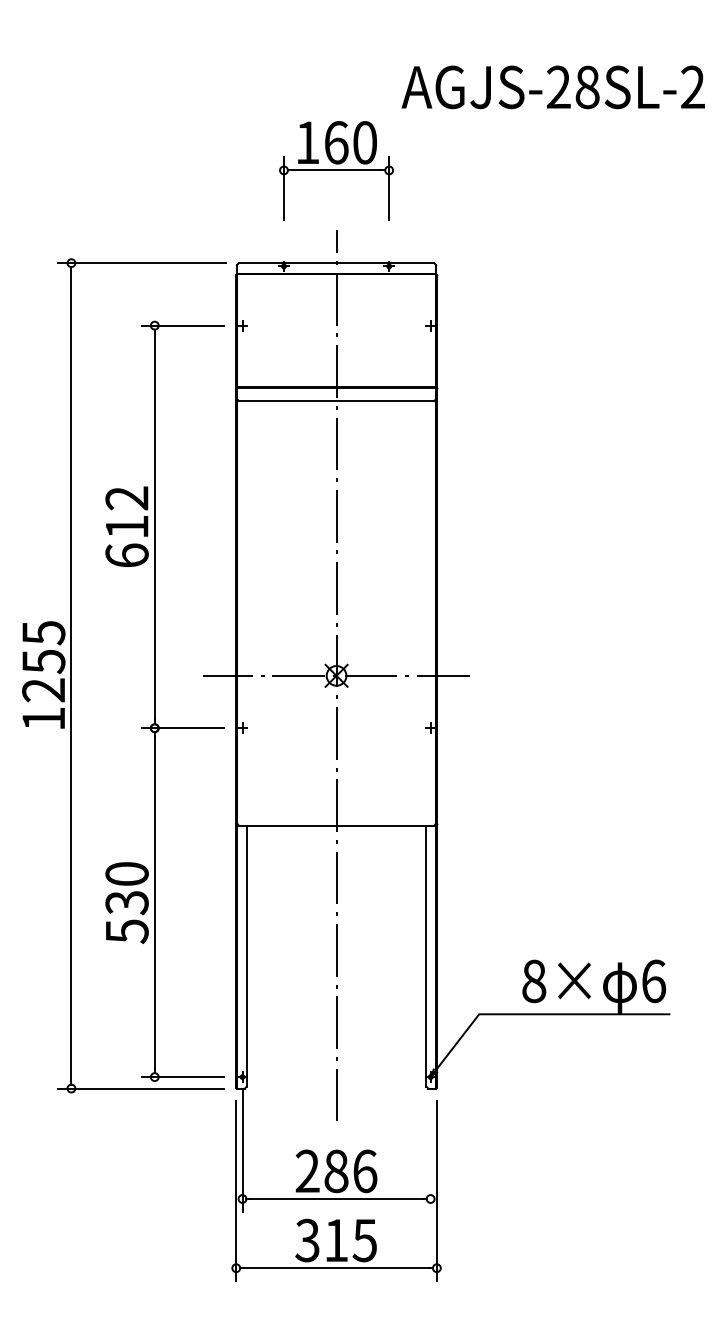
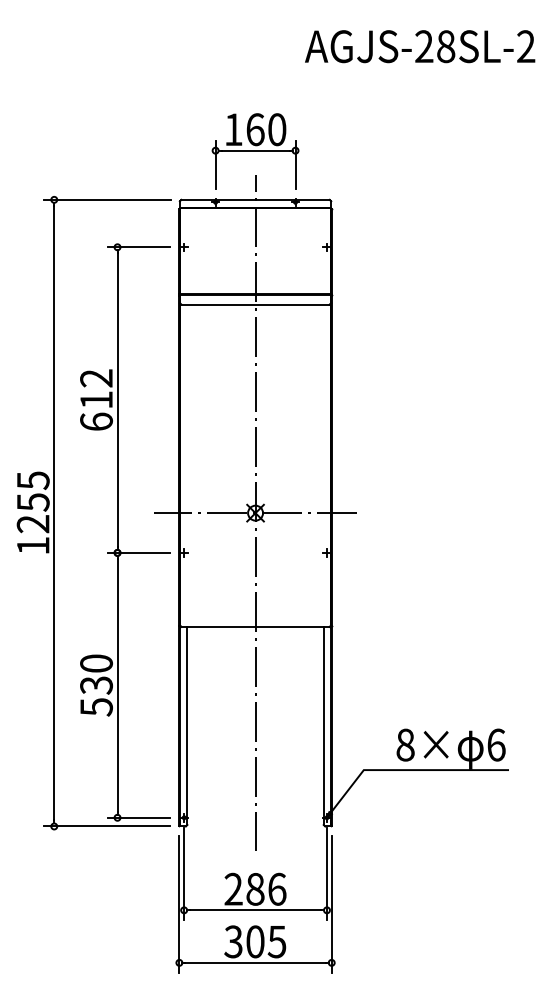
text: (552, 87) -> (419, 46), moved
part: (336, 170) -> (255, 150), moved
line: (430, 1151) -> (326, 874), added
text: (336, 1240) -> (255, 941), 315 -> 305

